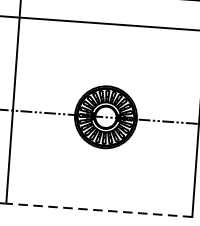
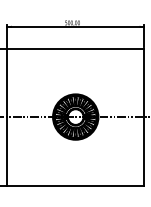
line: (98, 210) -> (75, 185), dashed -> solid

